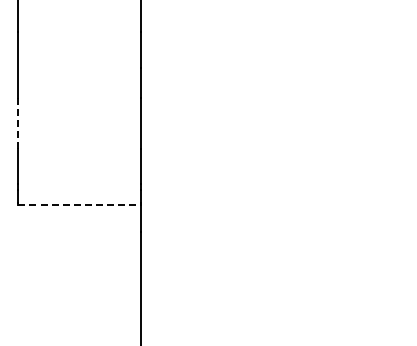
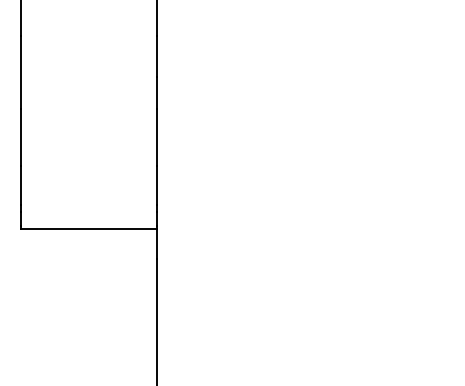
line: (18, 123) -> (20, 137), dashed -> solid
line: (79, 204) -> (88, 228), dashed -> solid

